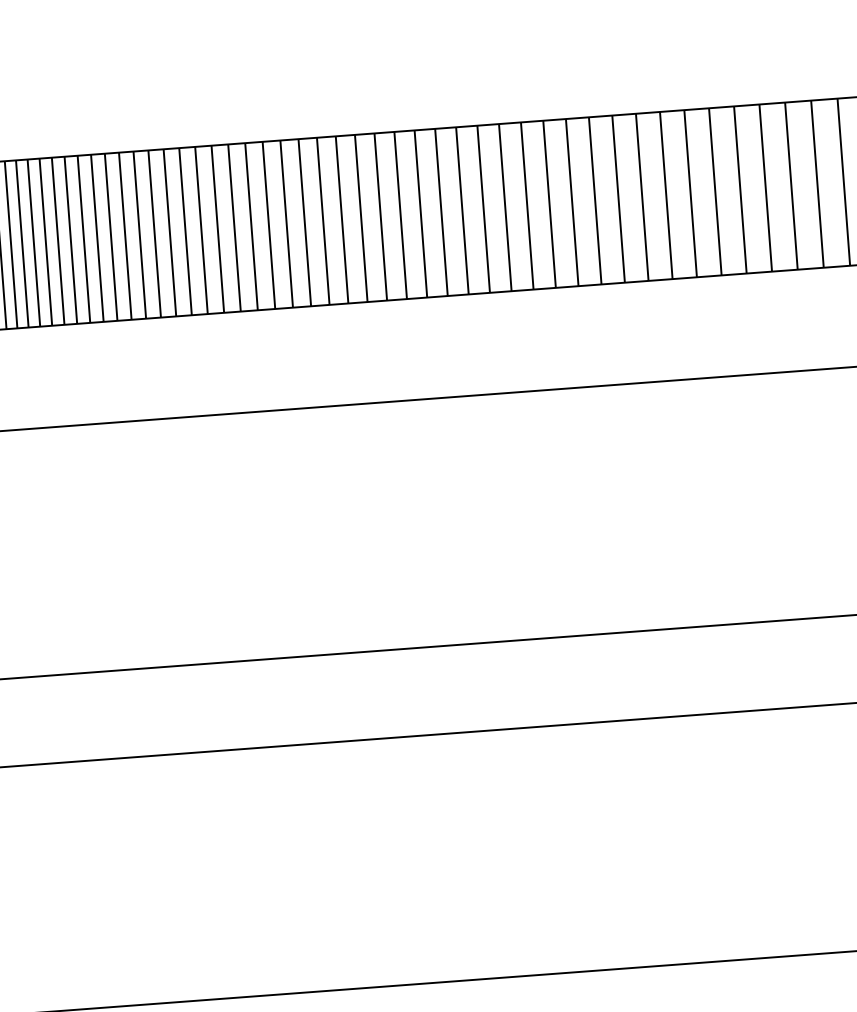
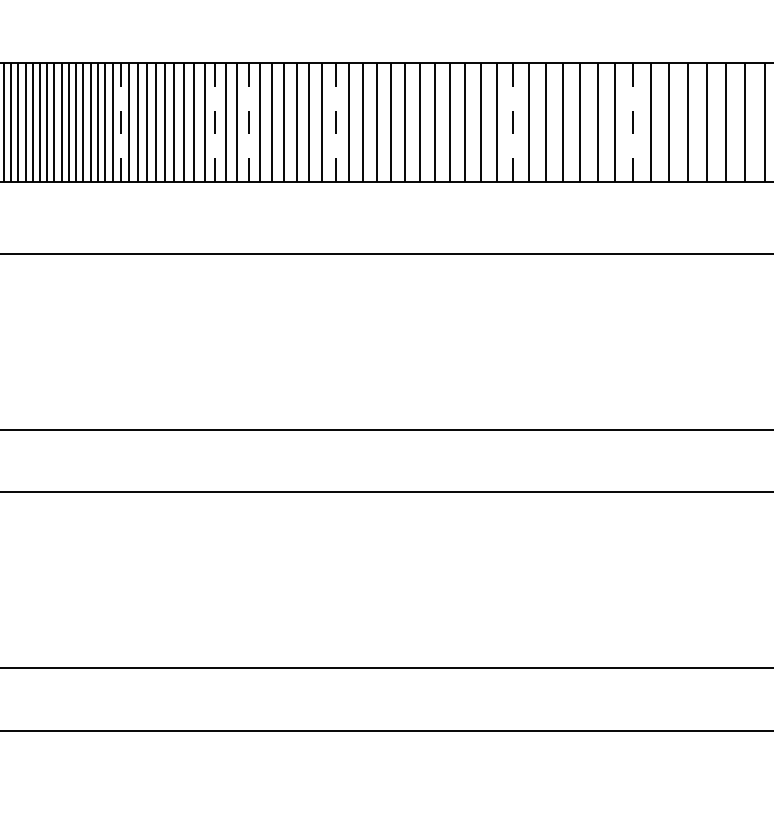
line: (739, 189) -> (632, 122), solid -> dashed
line: (572, 202) -> (513, 122), solid -> dashed
line: (323, 221) -> (335, 122), solid -> dashed
line: (201, 230) -> (248, 122), solid -> dashed
line: (154, 233) -> (215, 122), solid -> dashed
line: (21, 243) -> (120, 122), solid -> dashed

